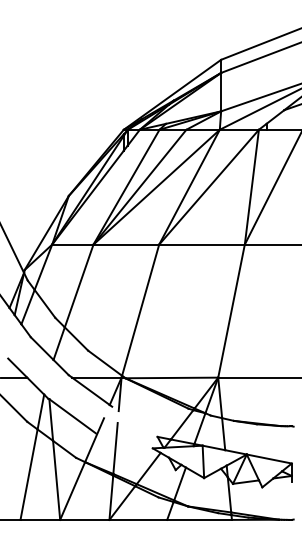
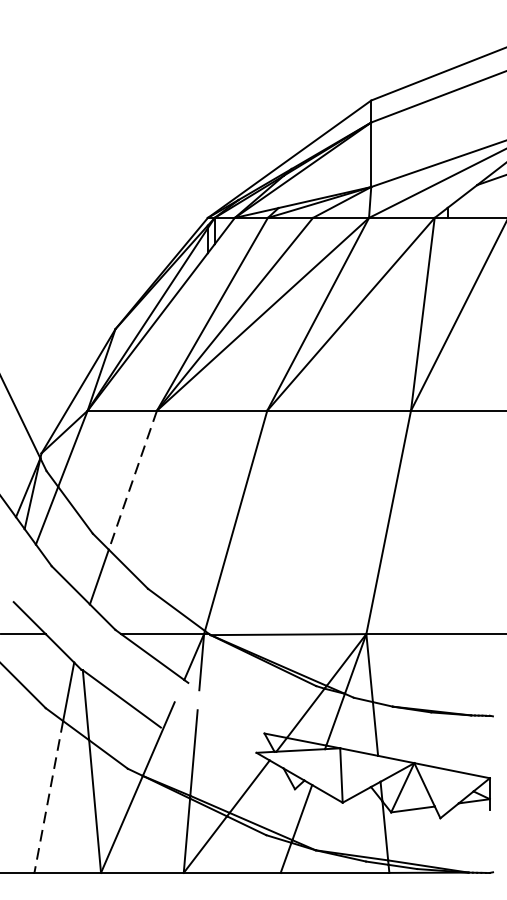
line: (79, 285) -> (133, 479), solid -> dashed
line: (28, 475) -> (47, 798), solid -> dashed

